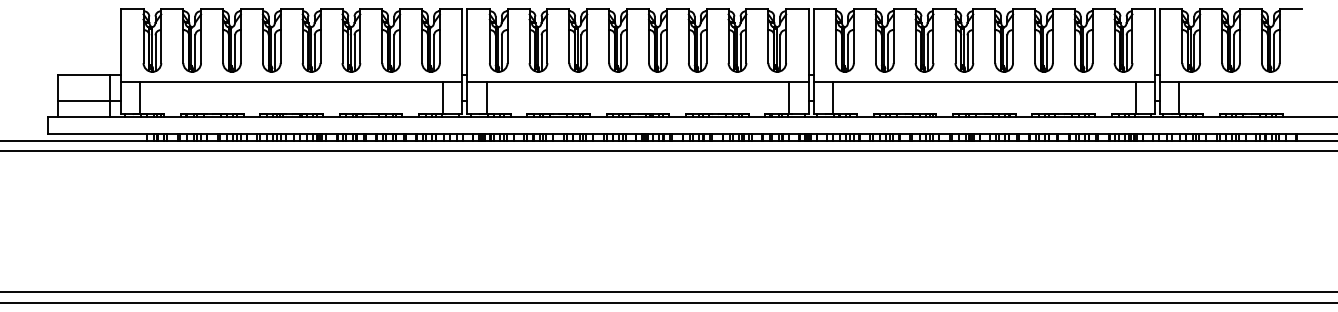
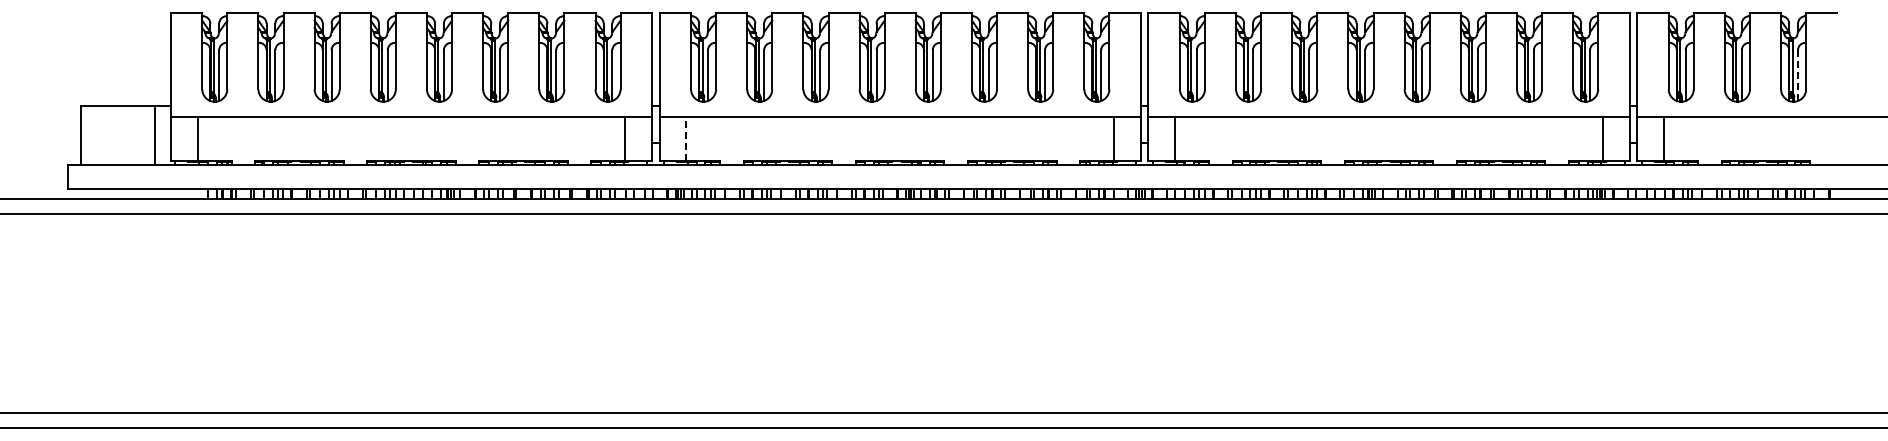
line: (1274, 53) -> (1798, 75), solid -> dashed
line: (486, 97) -> (686, 138), solid -> dashed
line: (89, 101) -> (125, 143), removed

